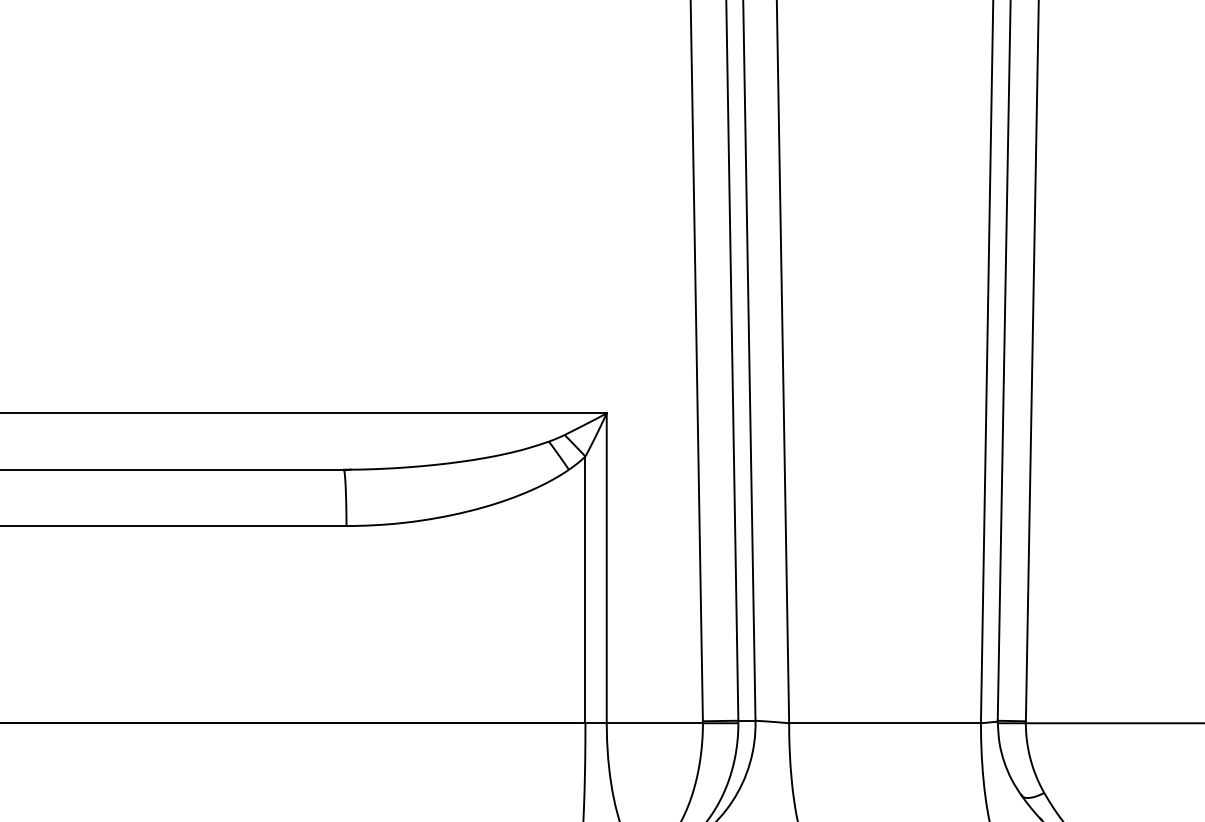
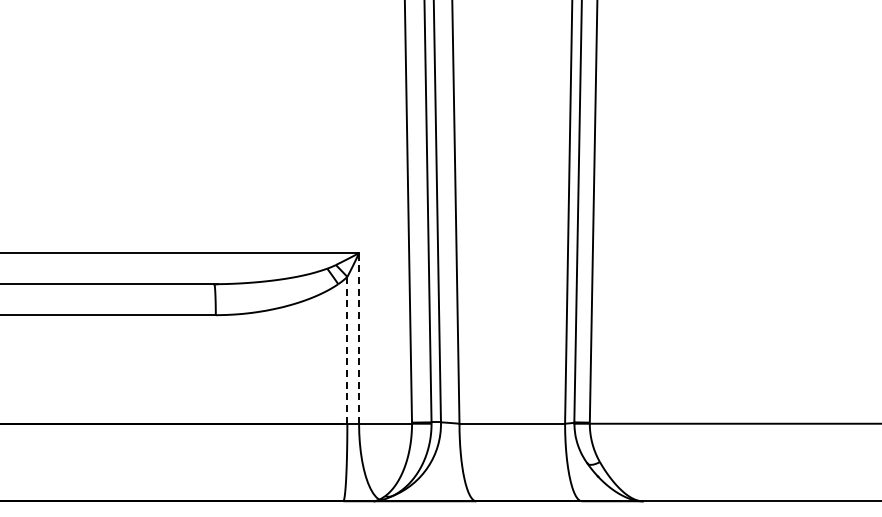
line: (607, 566) -> (359, 337), solid -> dashed
line: (585, 588) -> (347, 349), solid -> dashed

